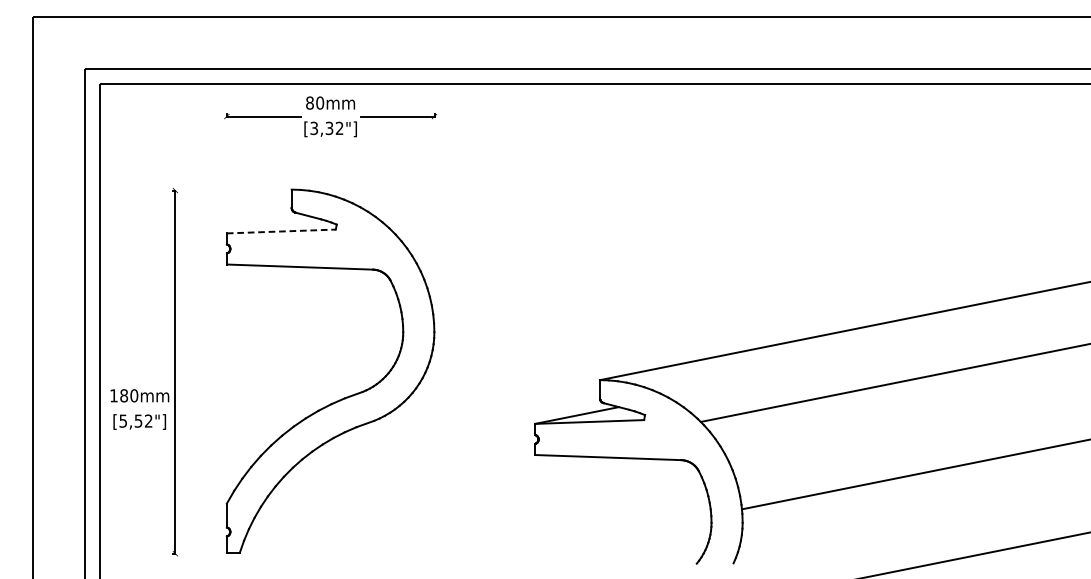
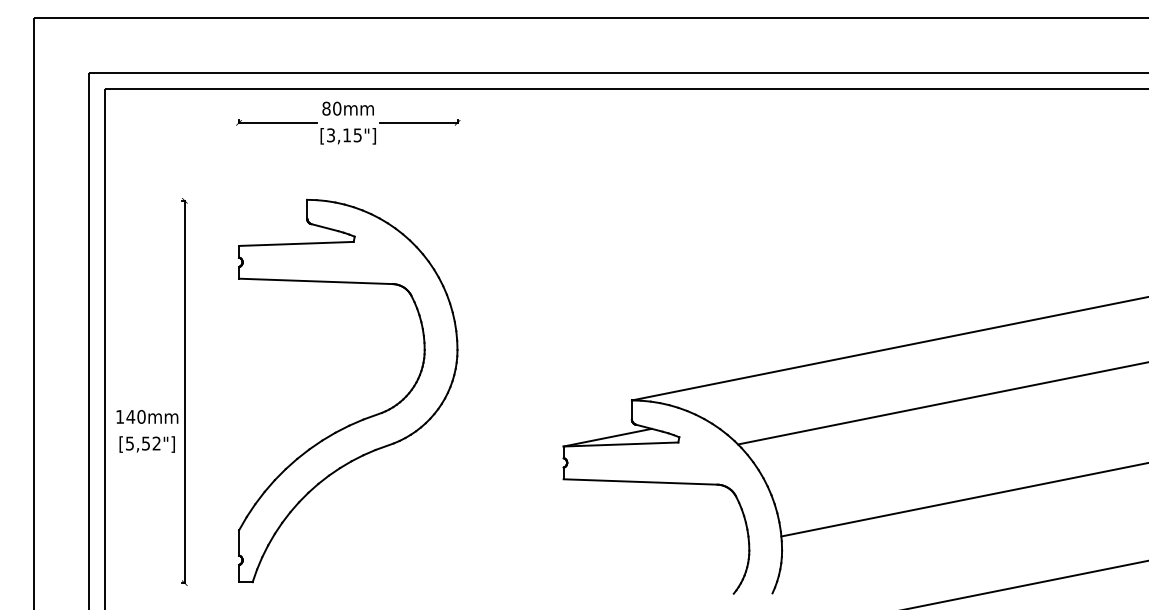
text: (334, 128) -> (352, 135), [3,32"] -> [3,15"]
line: (281, 231) -> (296, 243), dashed -> solid
text: (123, 395) -> (130, 416), 180mm -> 140mm

